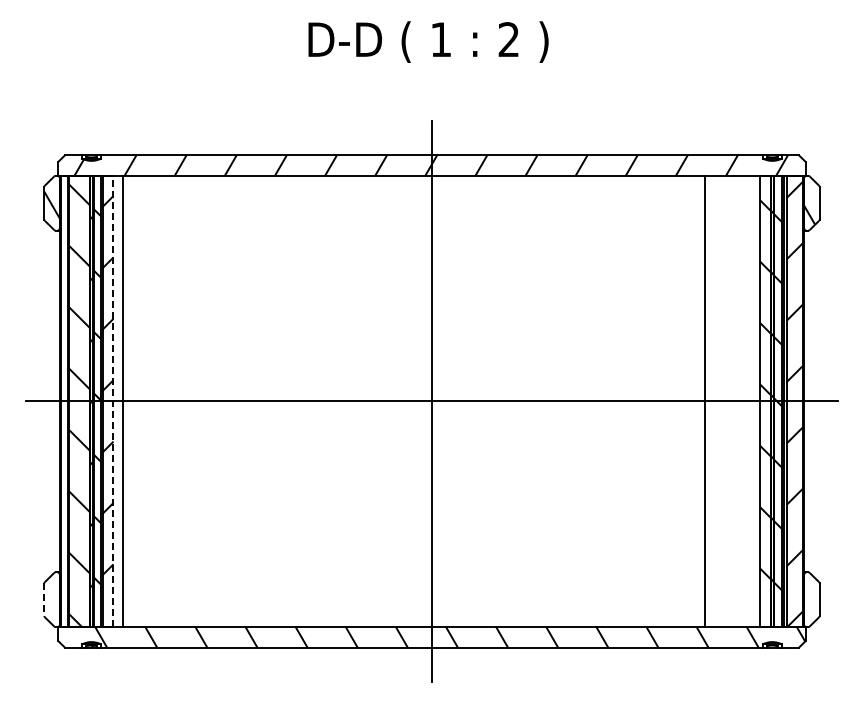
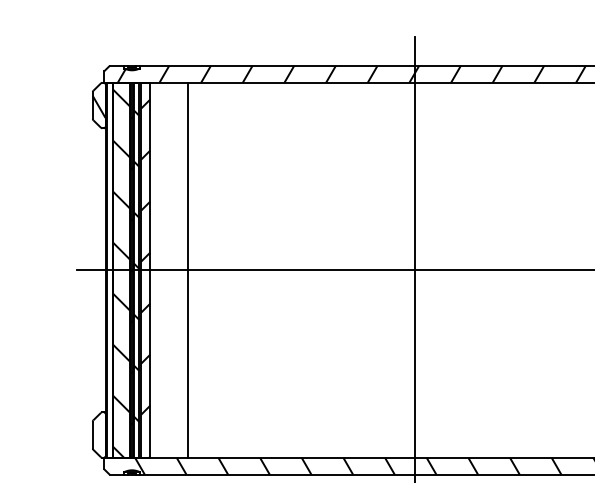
line: (113, 401) -> (150, 270), dashed -> solid
line: (122, 401) -> (187, 270), moved
line: (44, 600) -> (92, 435), dashed -> solid

